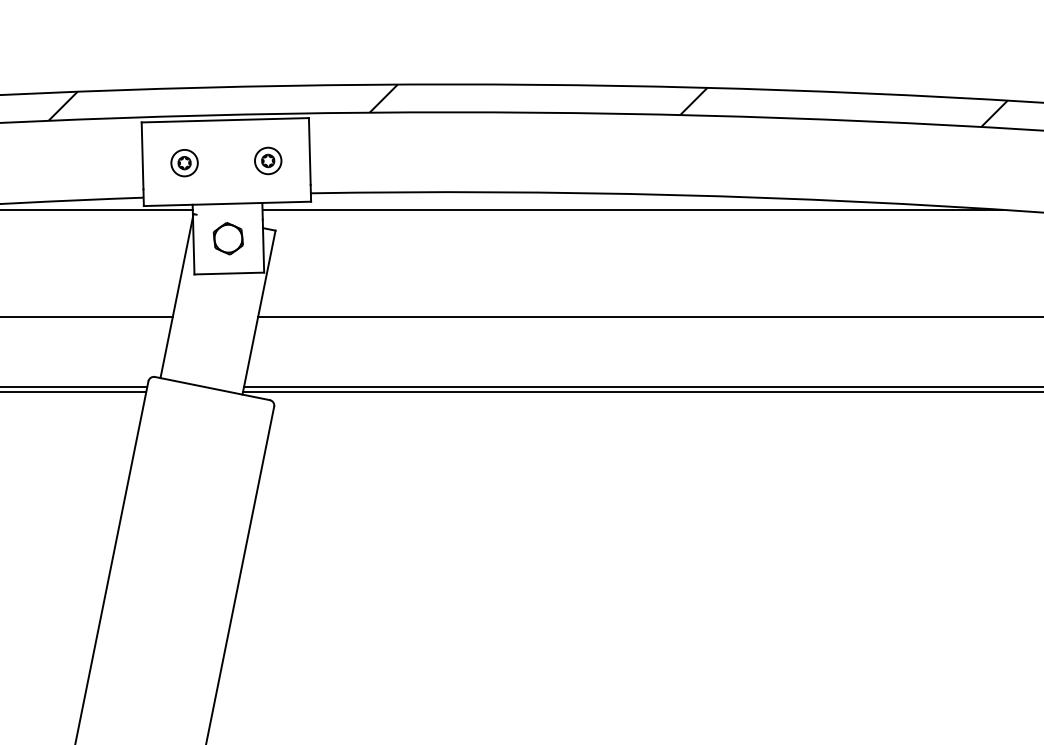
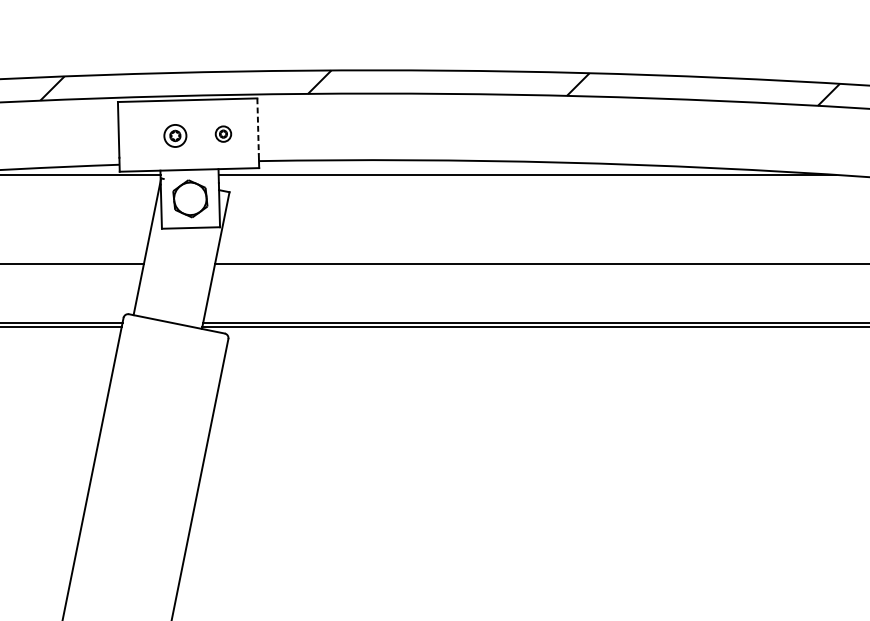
line: (309, 152) -> (257, 127), solid -> dashed
part: (268, 160) -> (223, 133), size x0.7
part: (184, 163) -> (175, 136), moved
part: (227, 238) -> (189, 198), size x1.4

